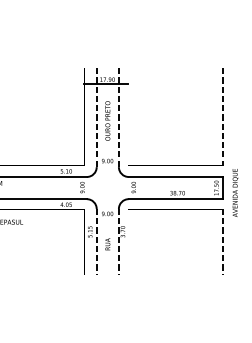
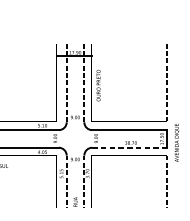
text: (107, 120) -> (98, 85), moved
line: (176, 199) -> (130, 148), solid -> dashed
text: (107, 244) -> (75, 202), moved

